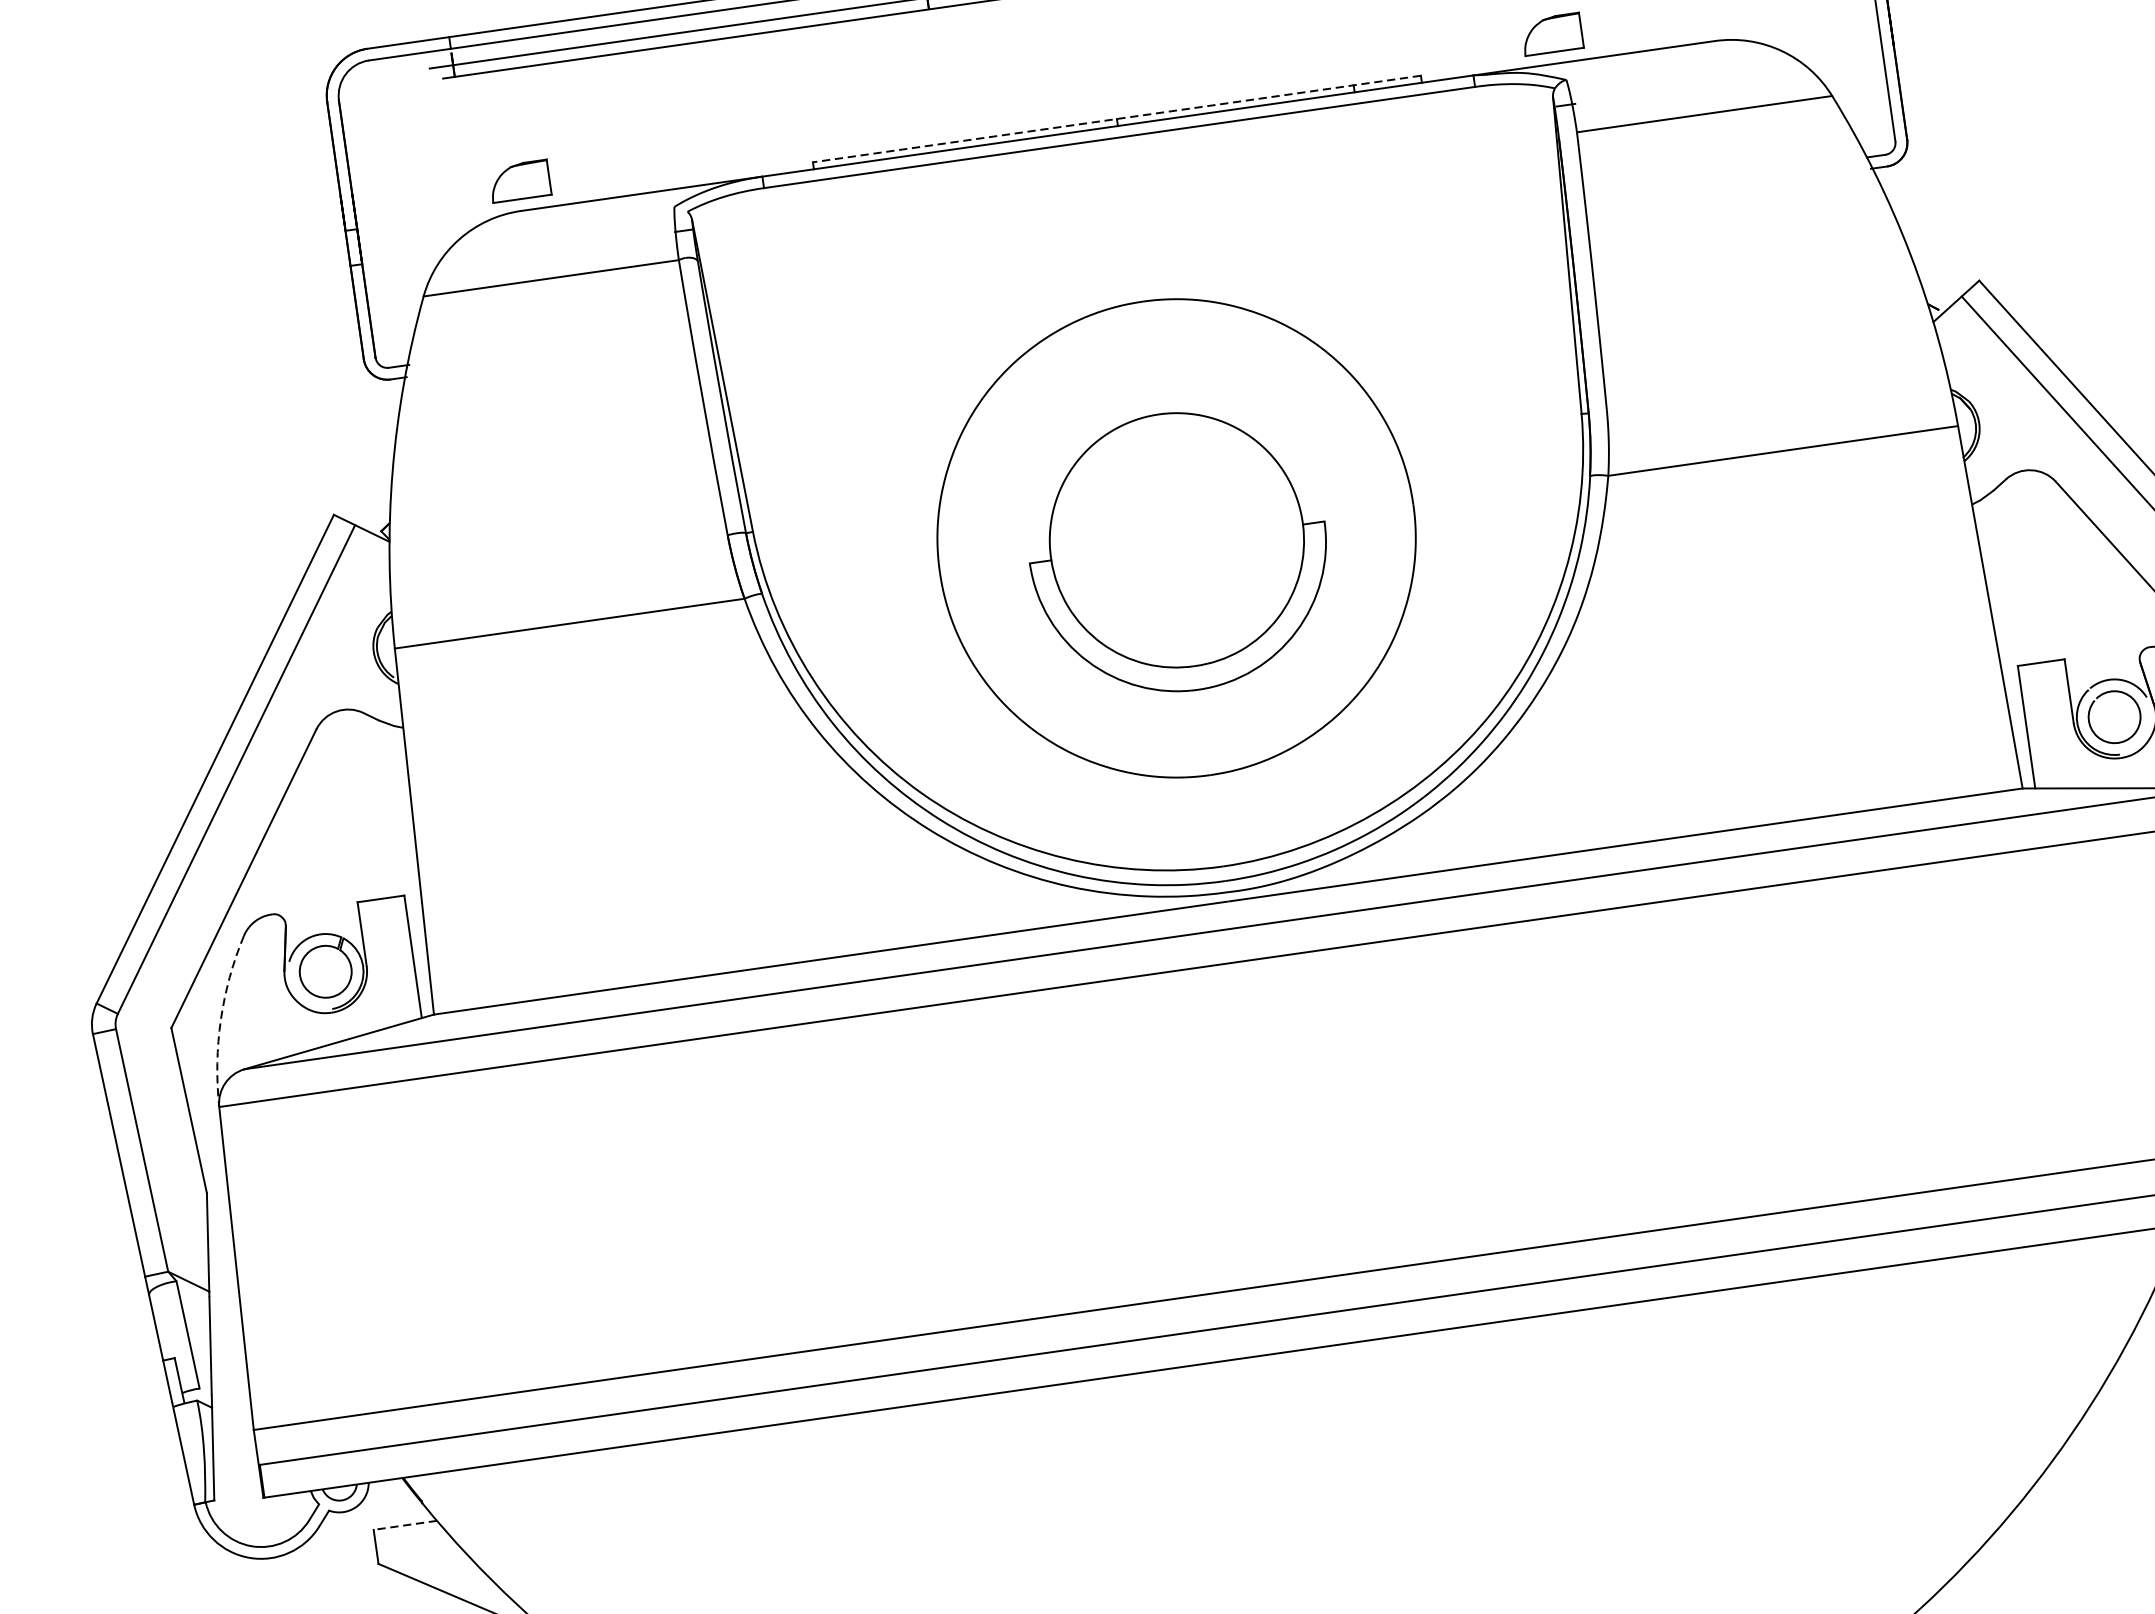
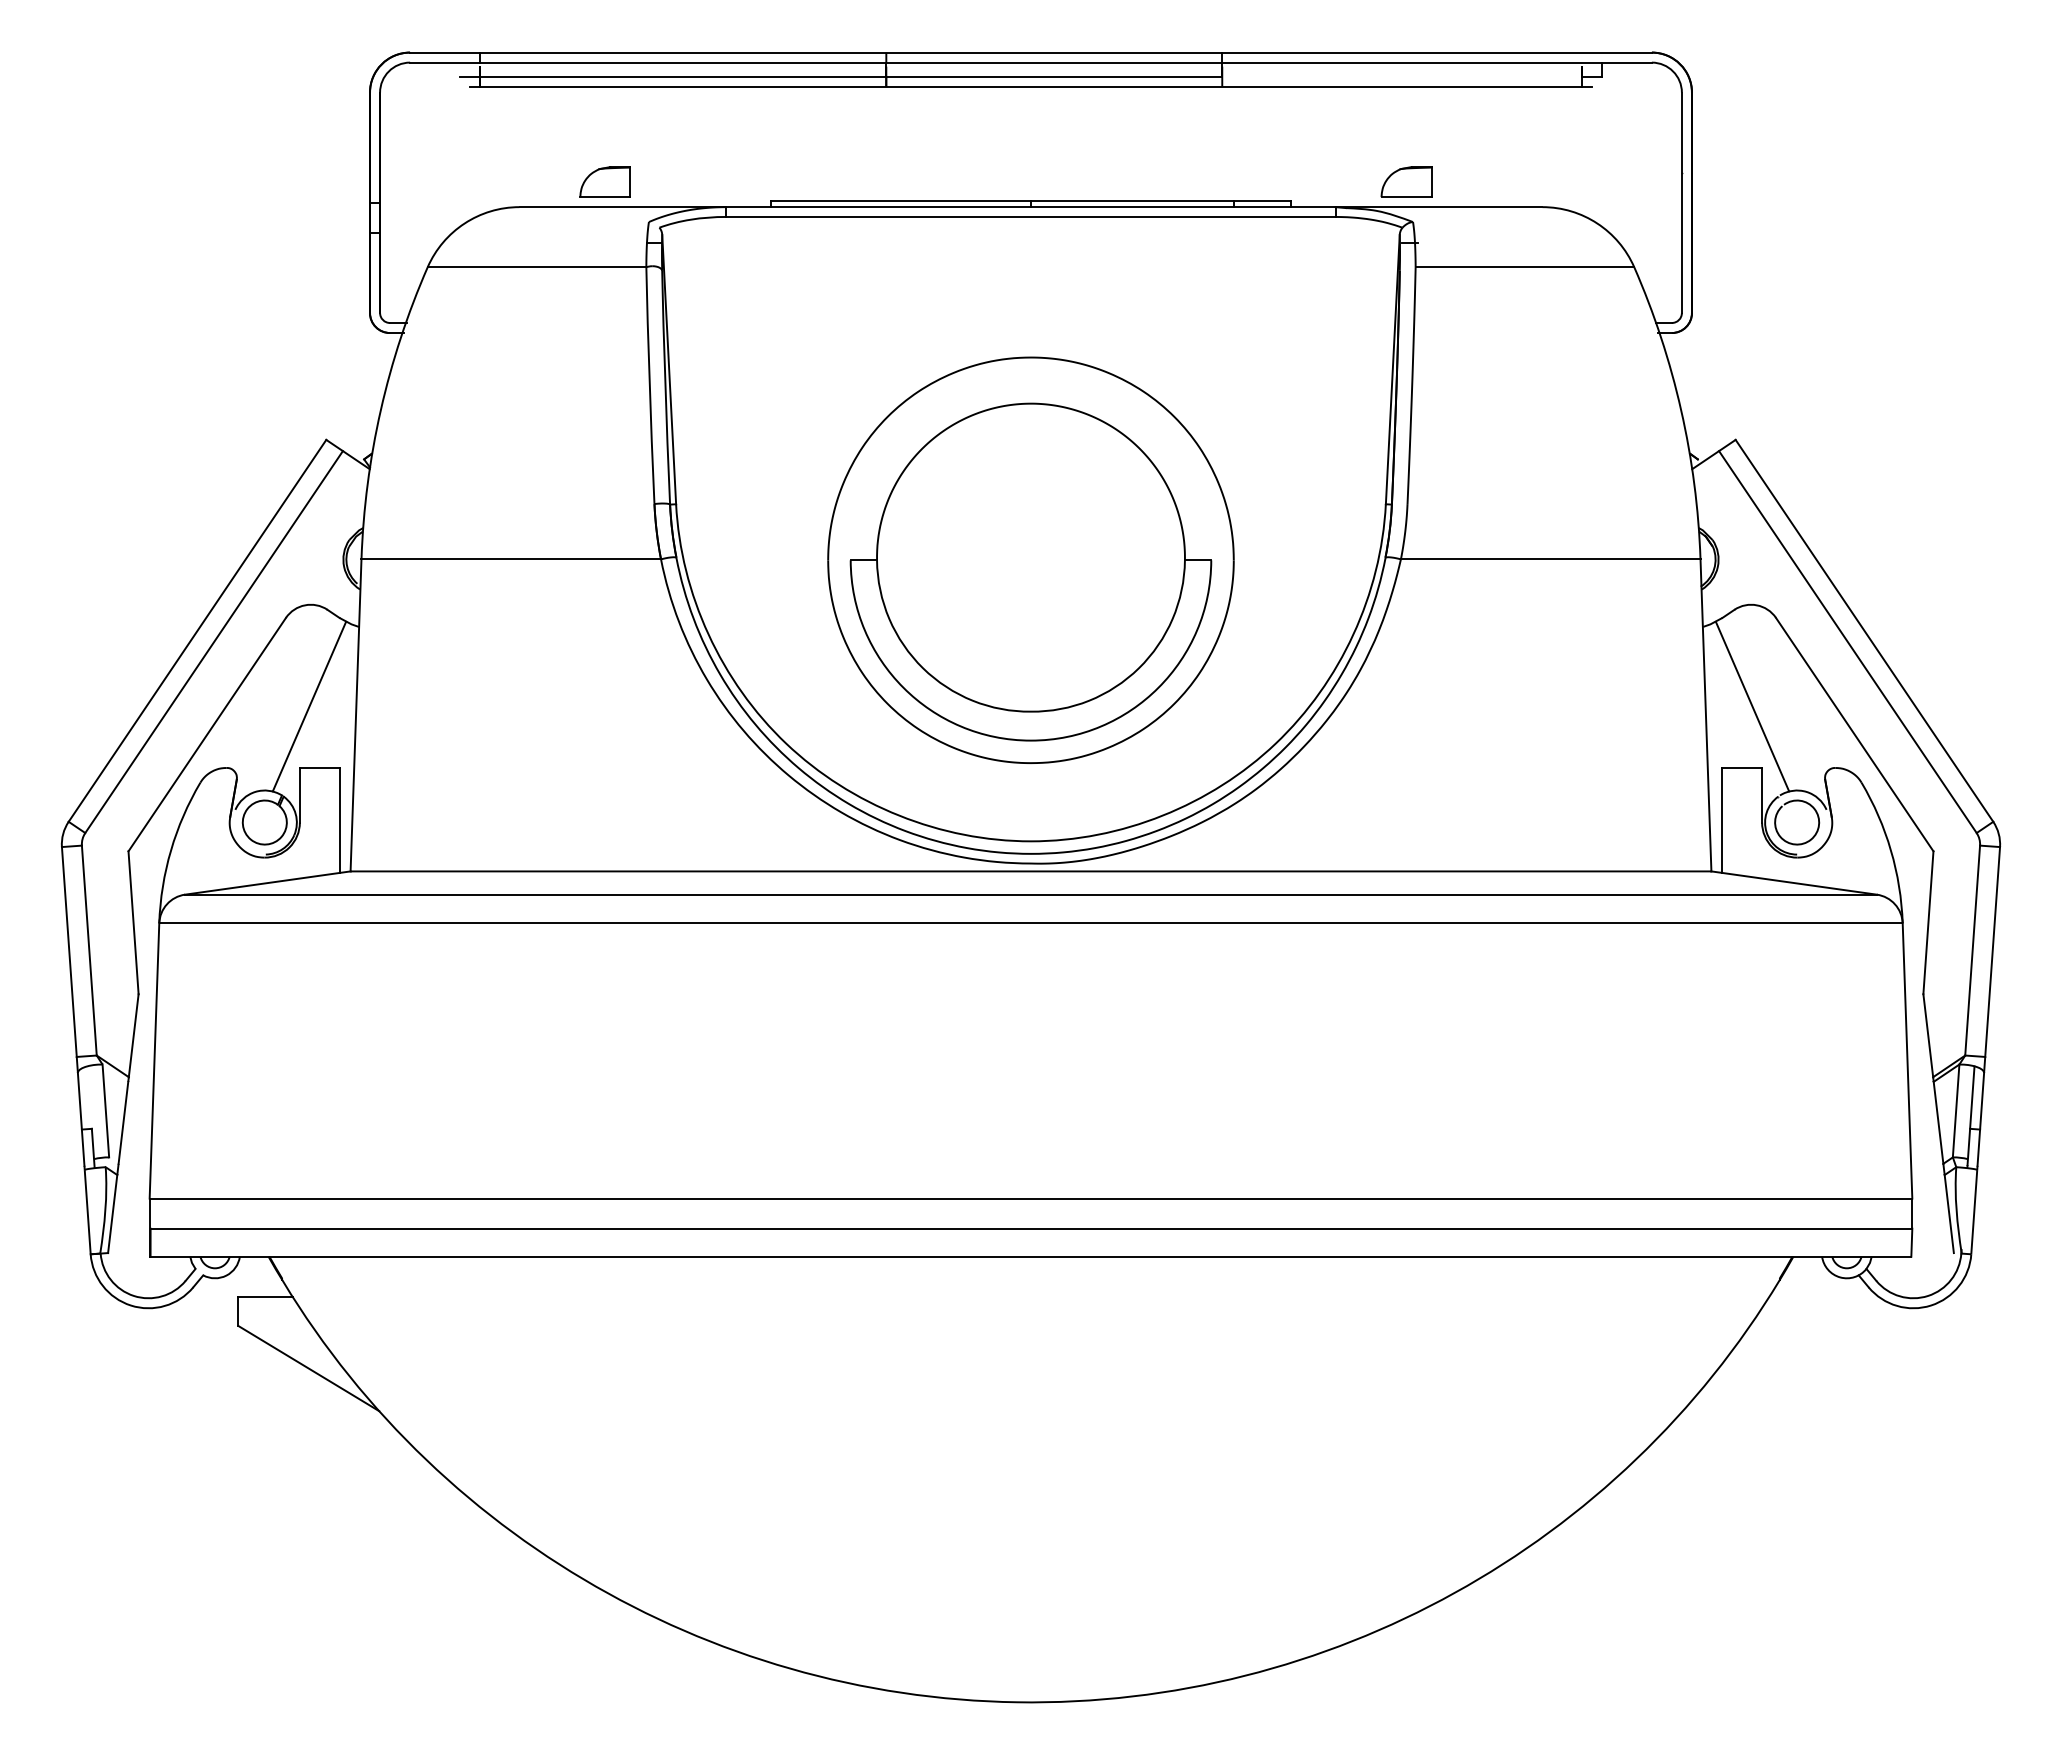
line: (1116, 119) -> (1030, 201), dashed -> solid
part: (518, 180) -> (604, 181), moved
part: (1177, 551) -> (1030, 571), size x1.43
line: (2043, 589) -> (1752, 706), added
line: (358, 828) -> (309, 706), added
arc: (221, 1019) -> (171, 850), dashed -> solid
line: (405, 1524) -> (265, 1296), dashed -> solid

